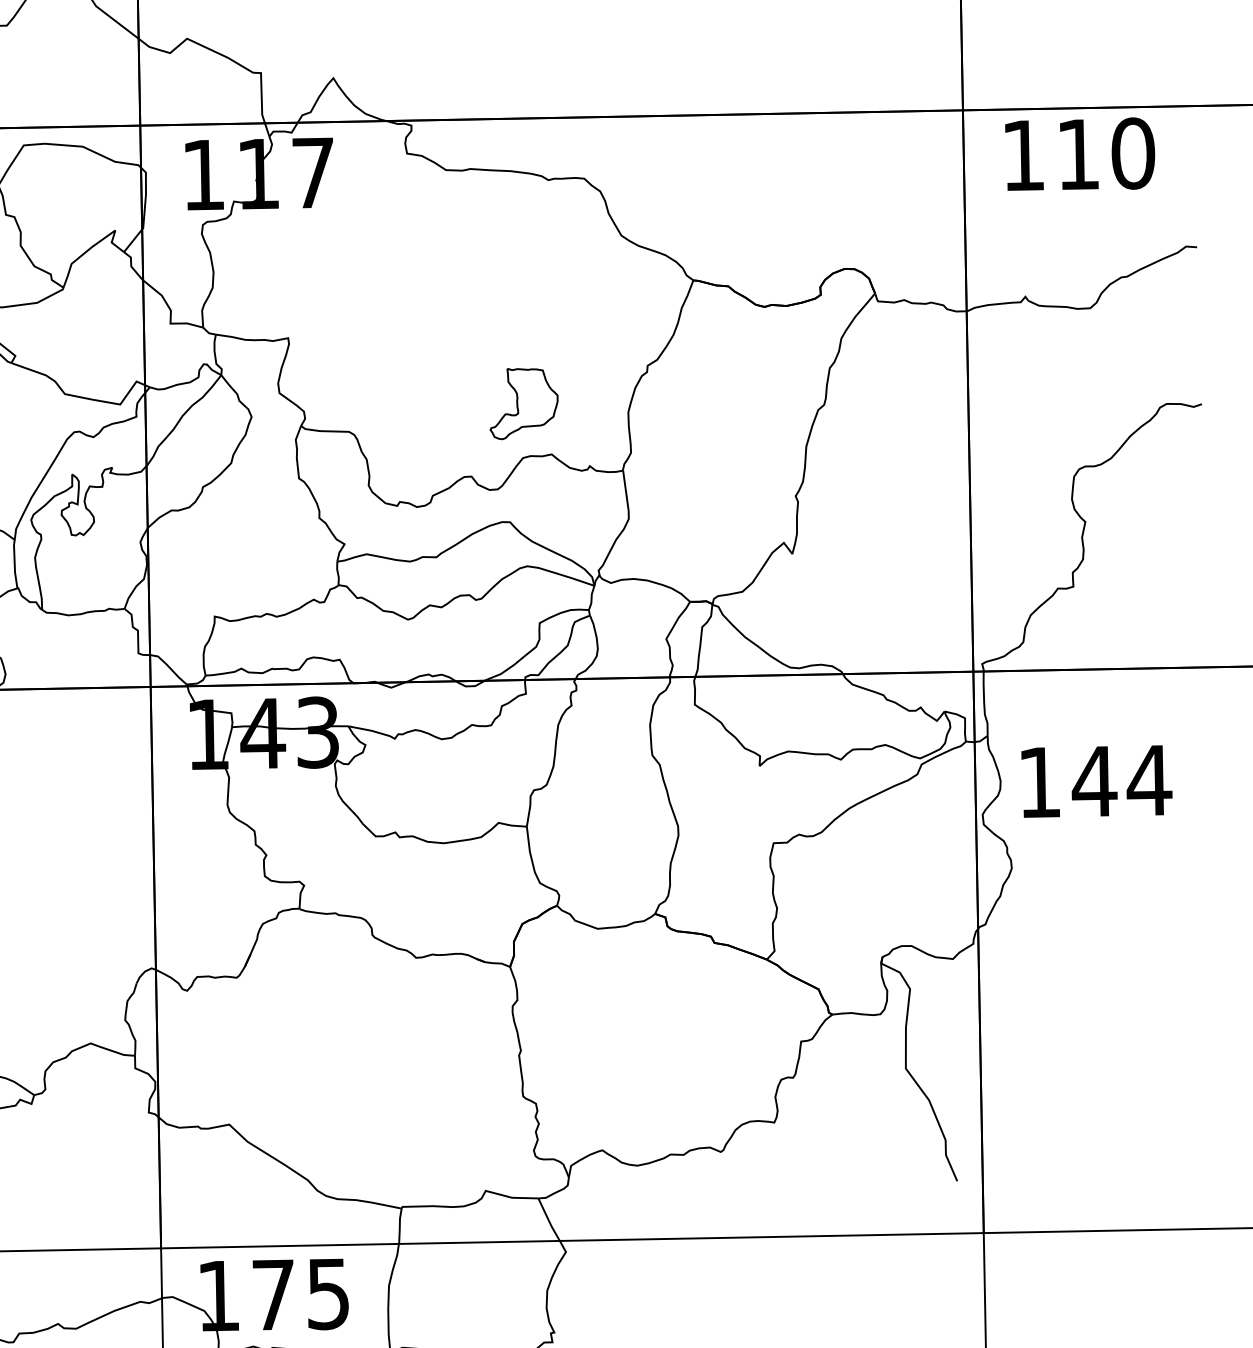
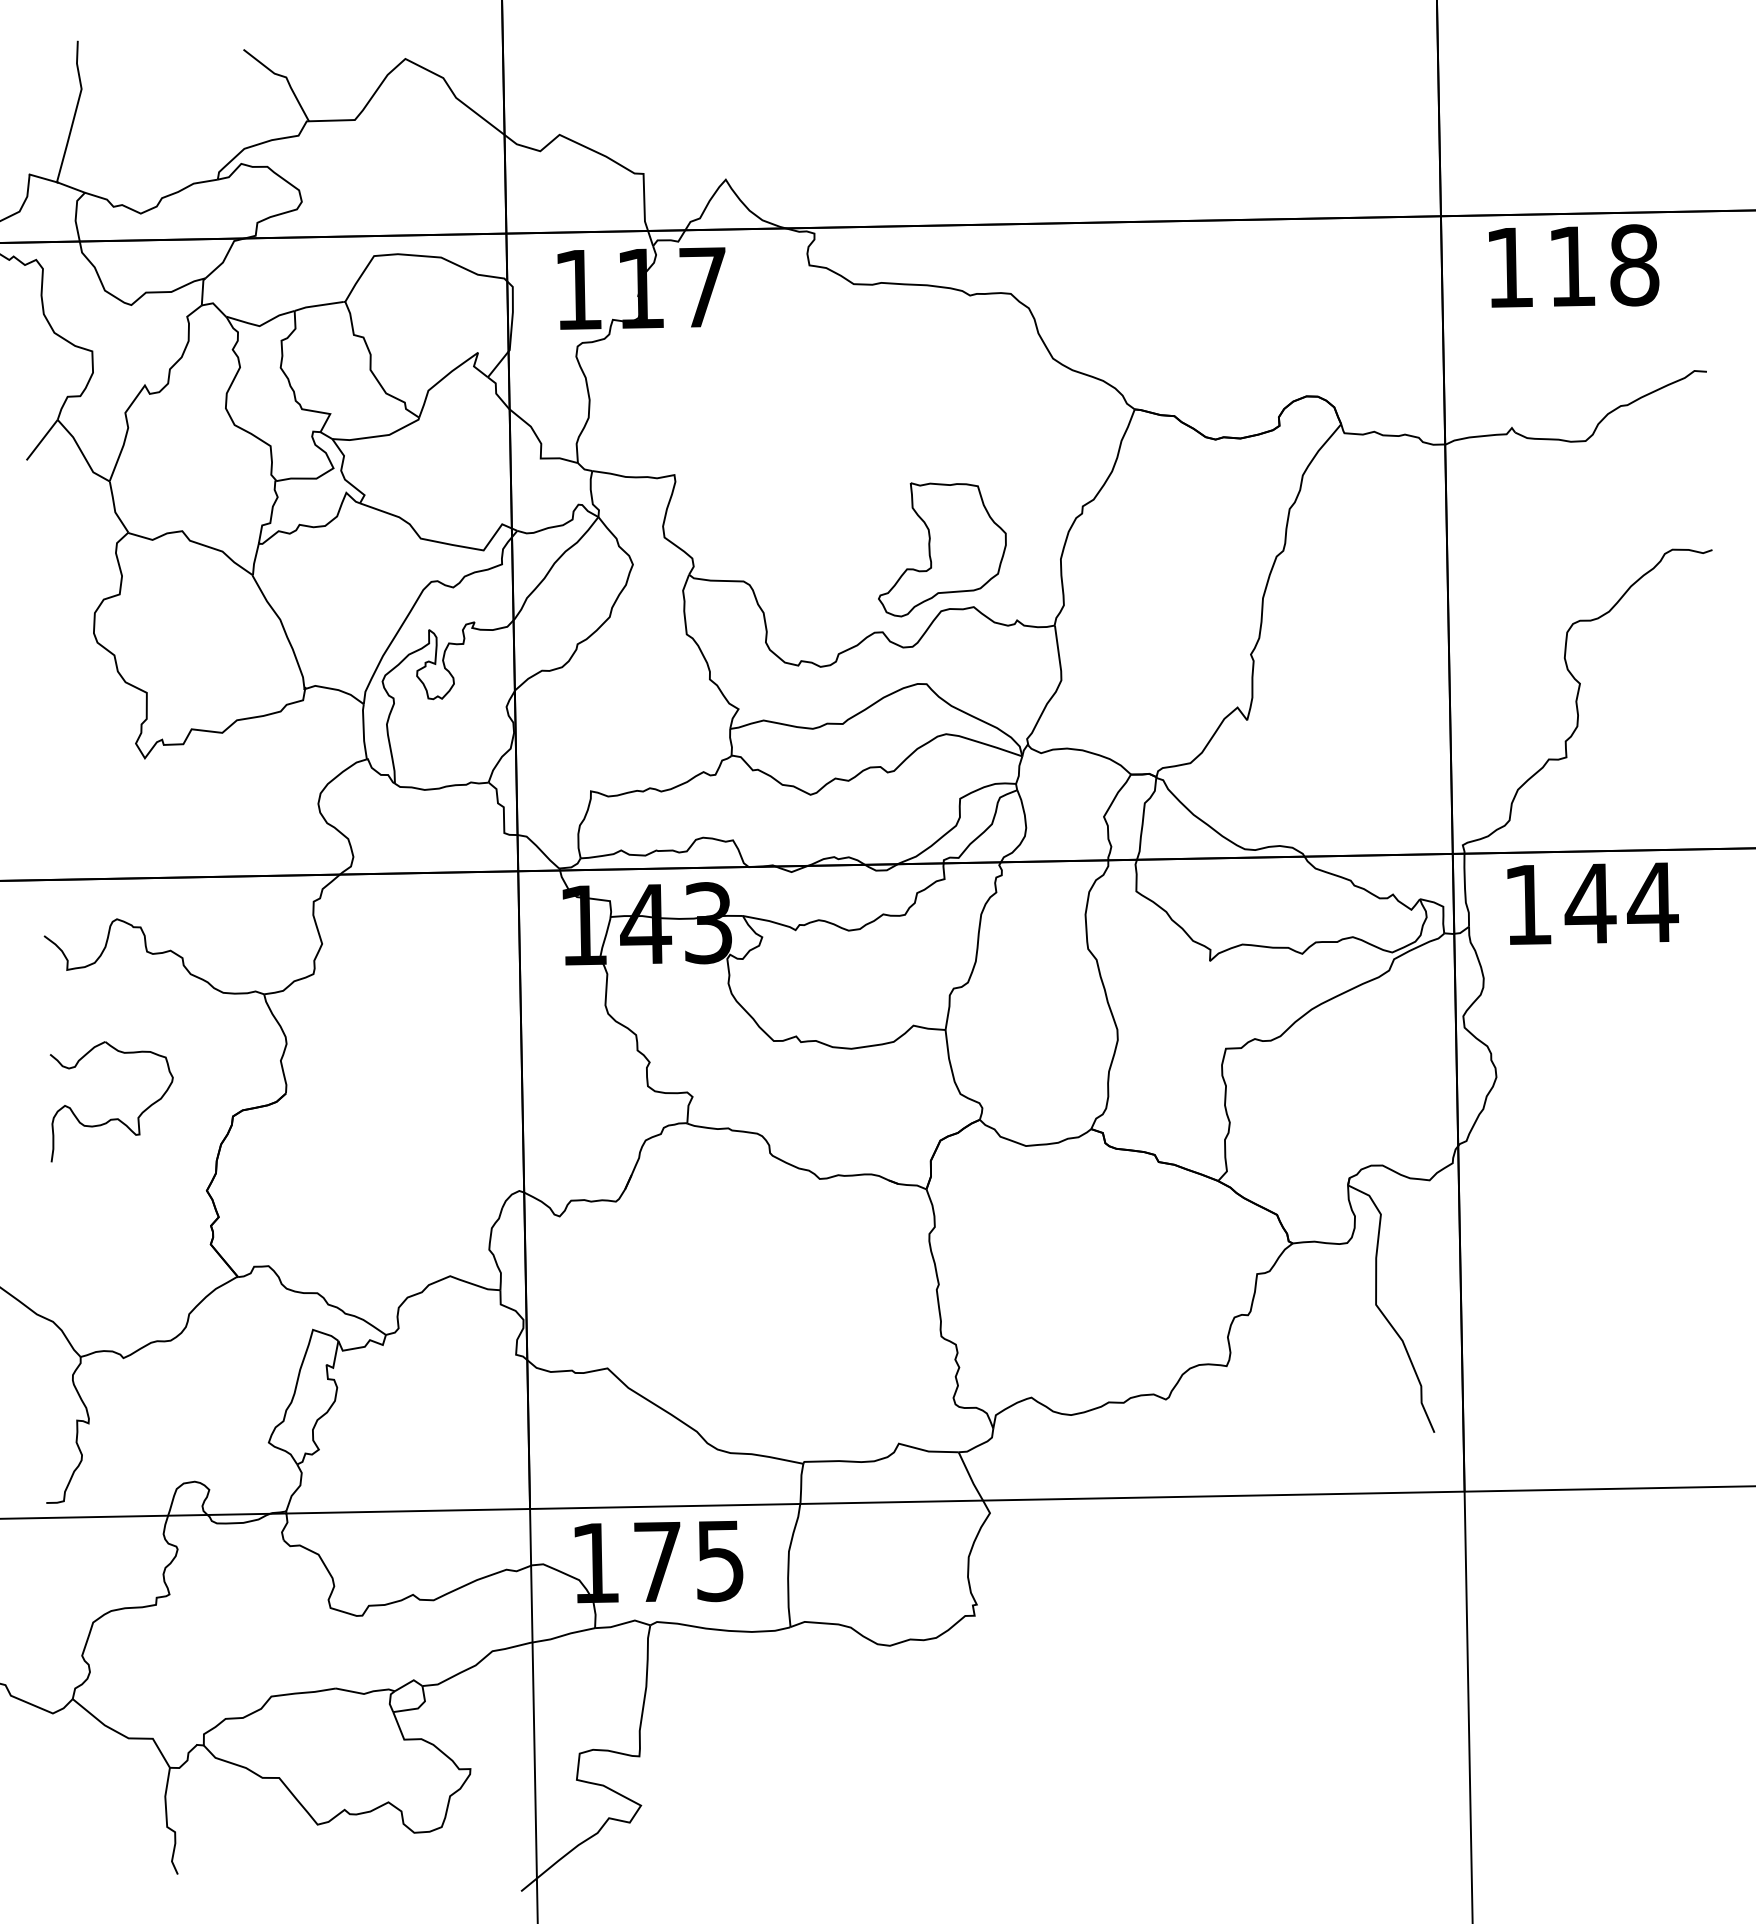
text: (1133, 153) -> (1634, 265), 110 -> 118
part: (524, 403) -> (942, 549), size x1.67
text: (1096, 781) -> (1592, 903), moved

